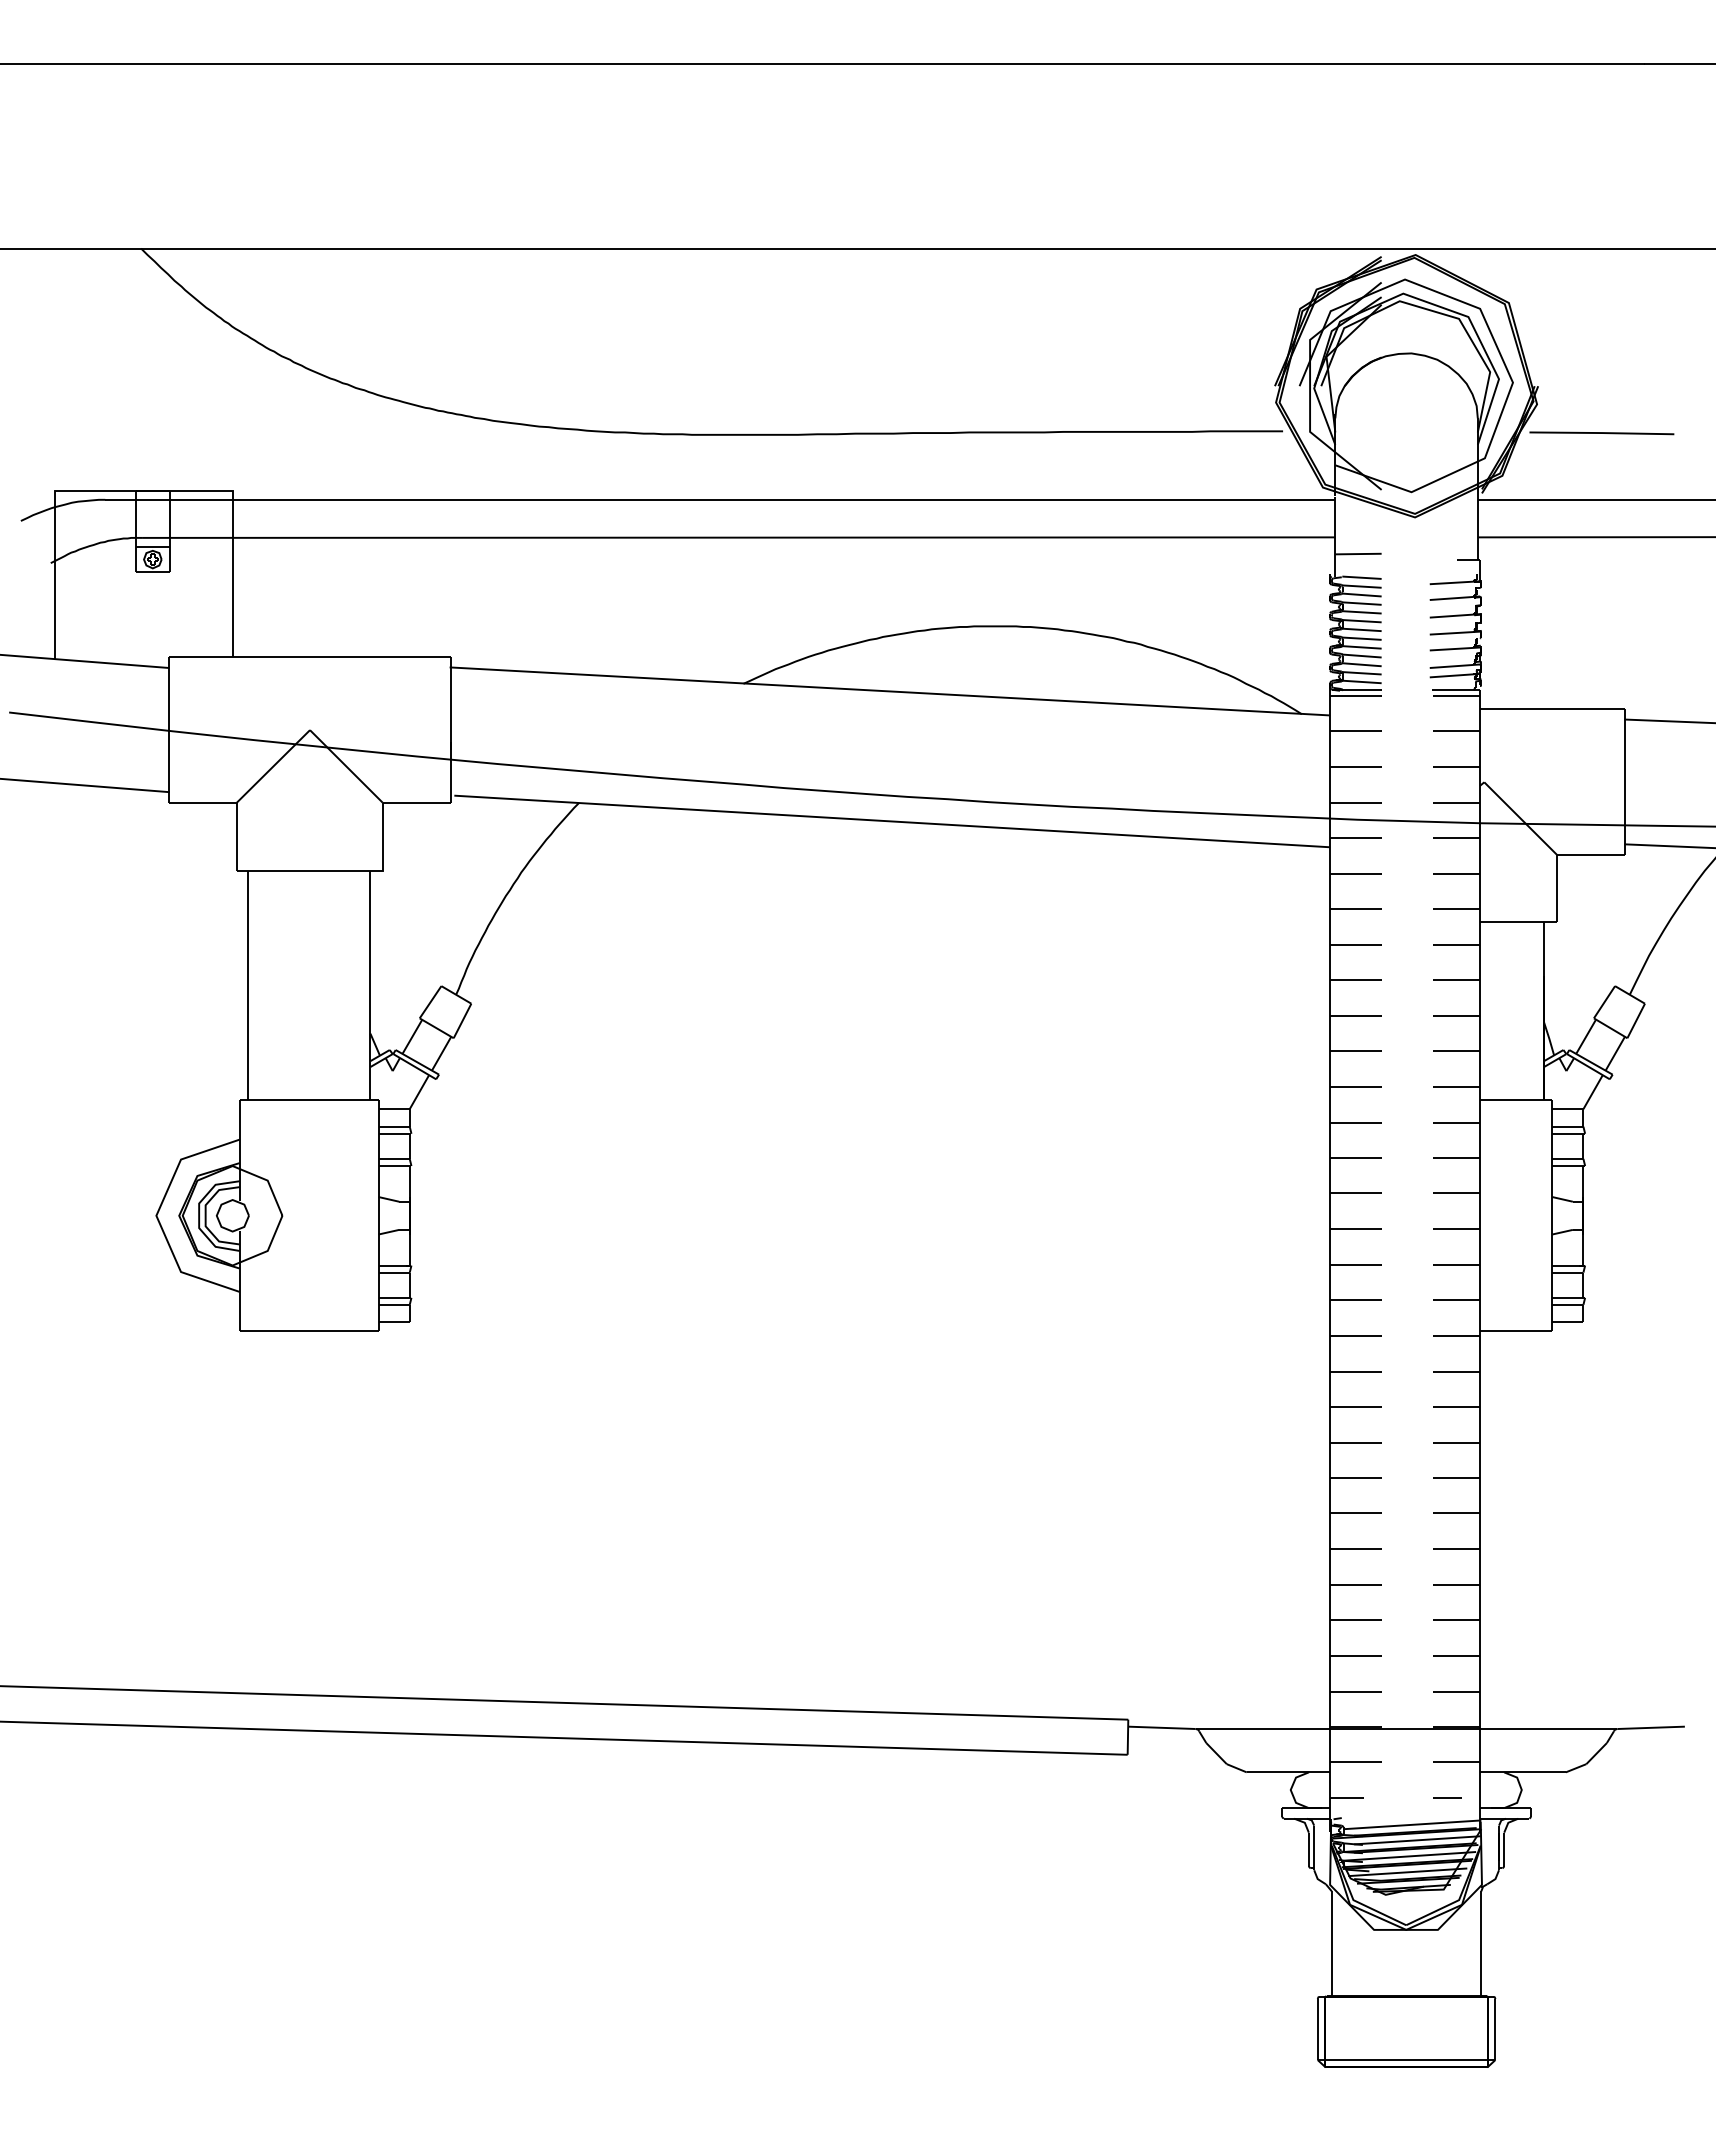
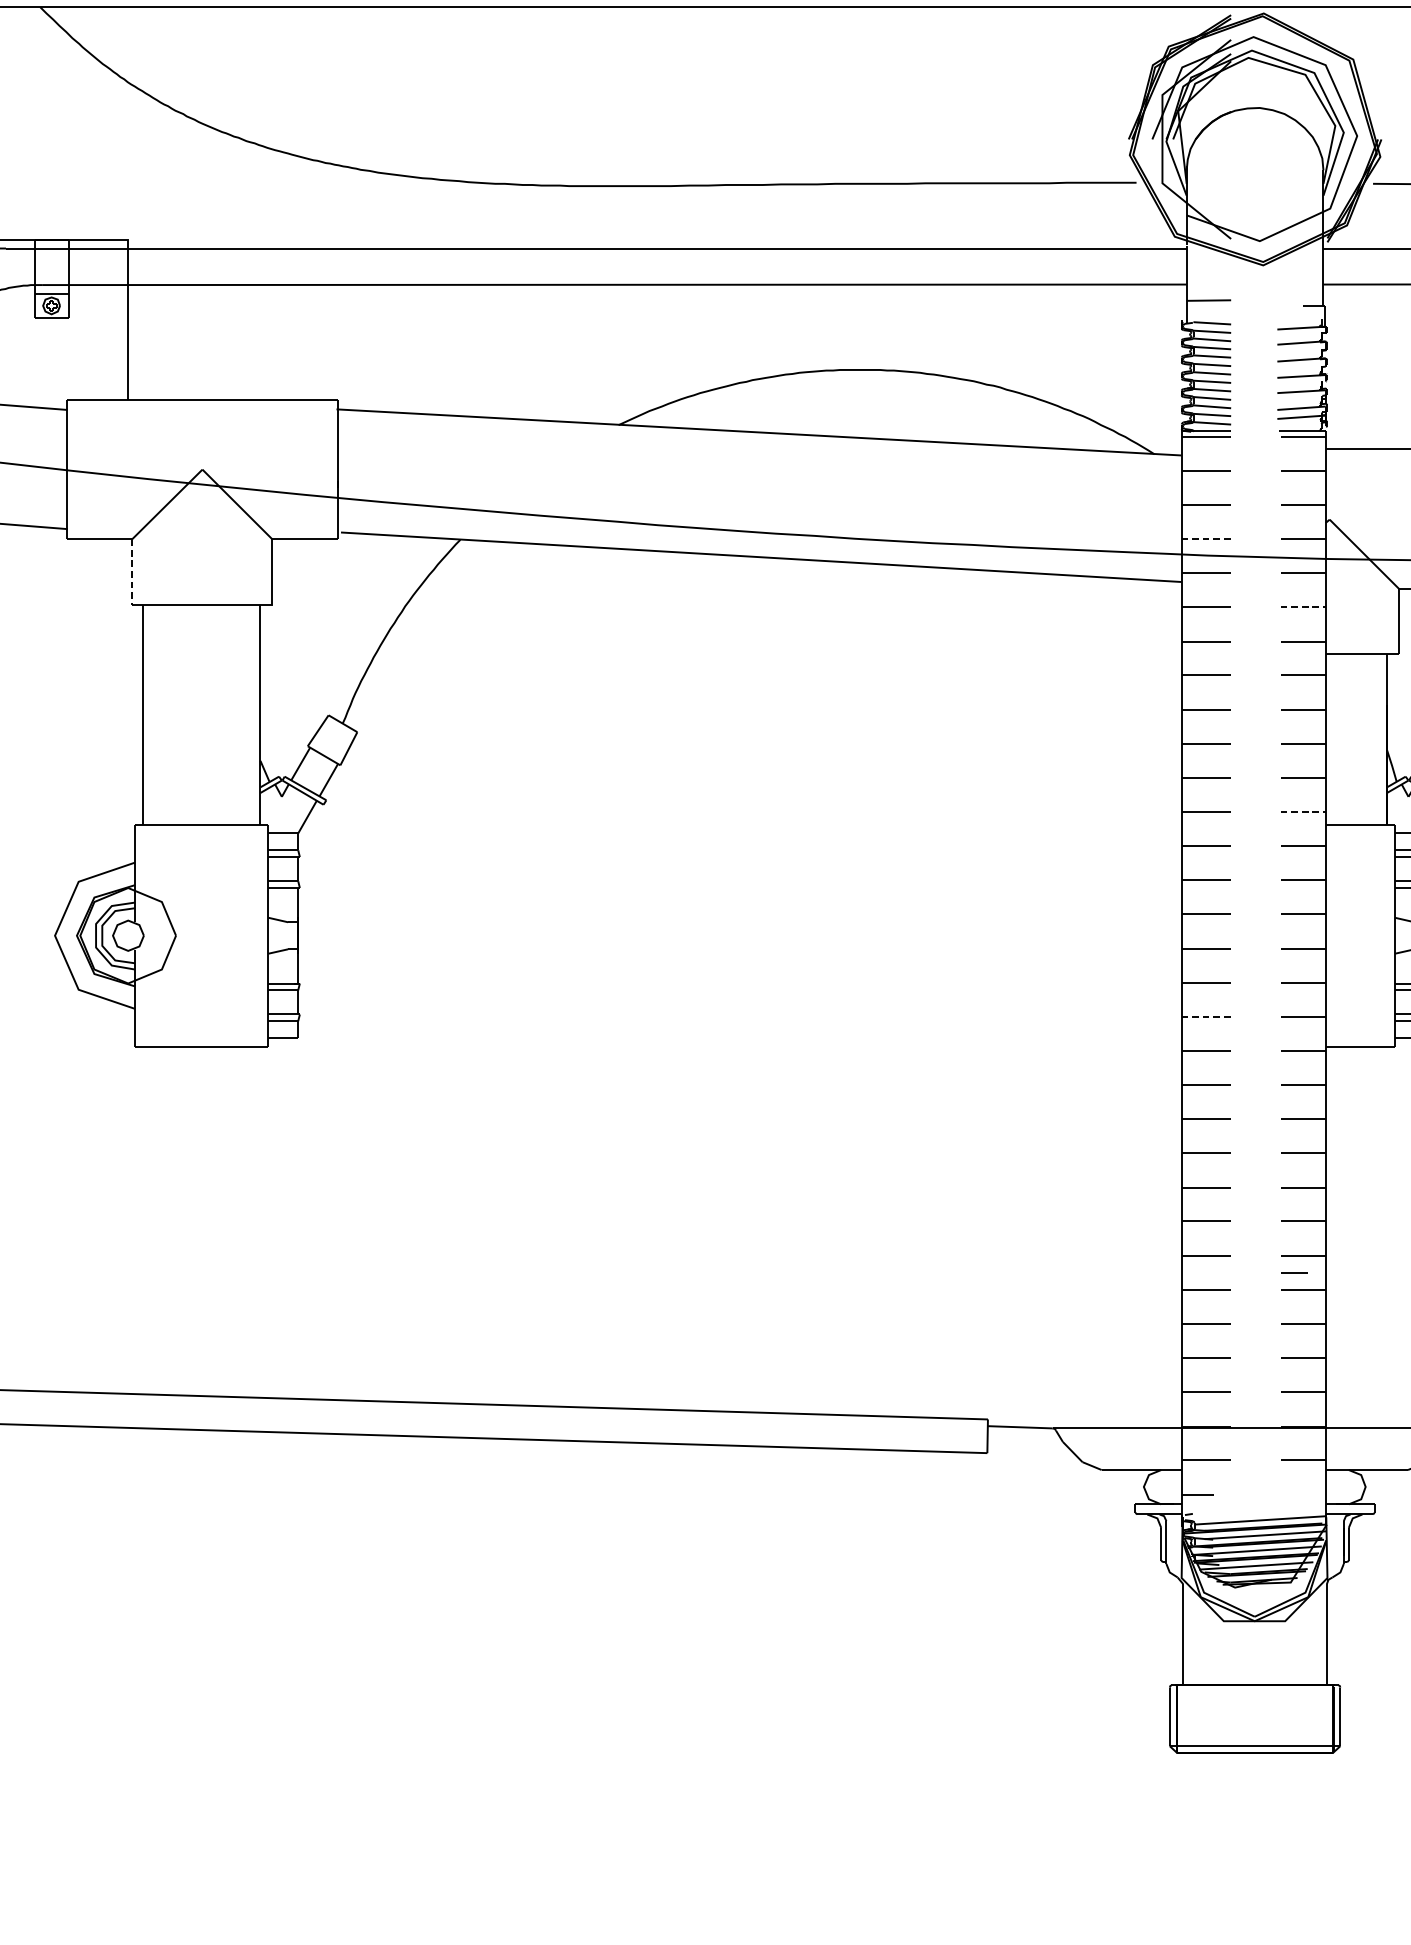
line: (1355, 802) -> (1206, 539), solid -> dashed
line: (236, 836) -> (131, 571), solid -> dashed
line: (1457, 873) -> (1303, 607), solid -> dashed
line: (1457, 1086) -> (1303, 811), solid -> dashed
line: (1355, 1300) -> (1206, 1017), solid -> dashed
line: (1447, 1797) -> (1294, 1272), moved

